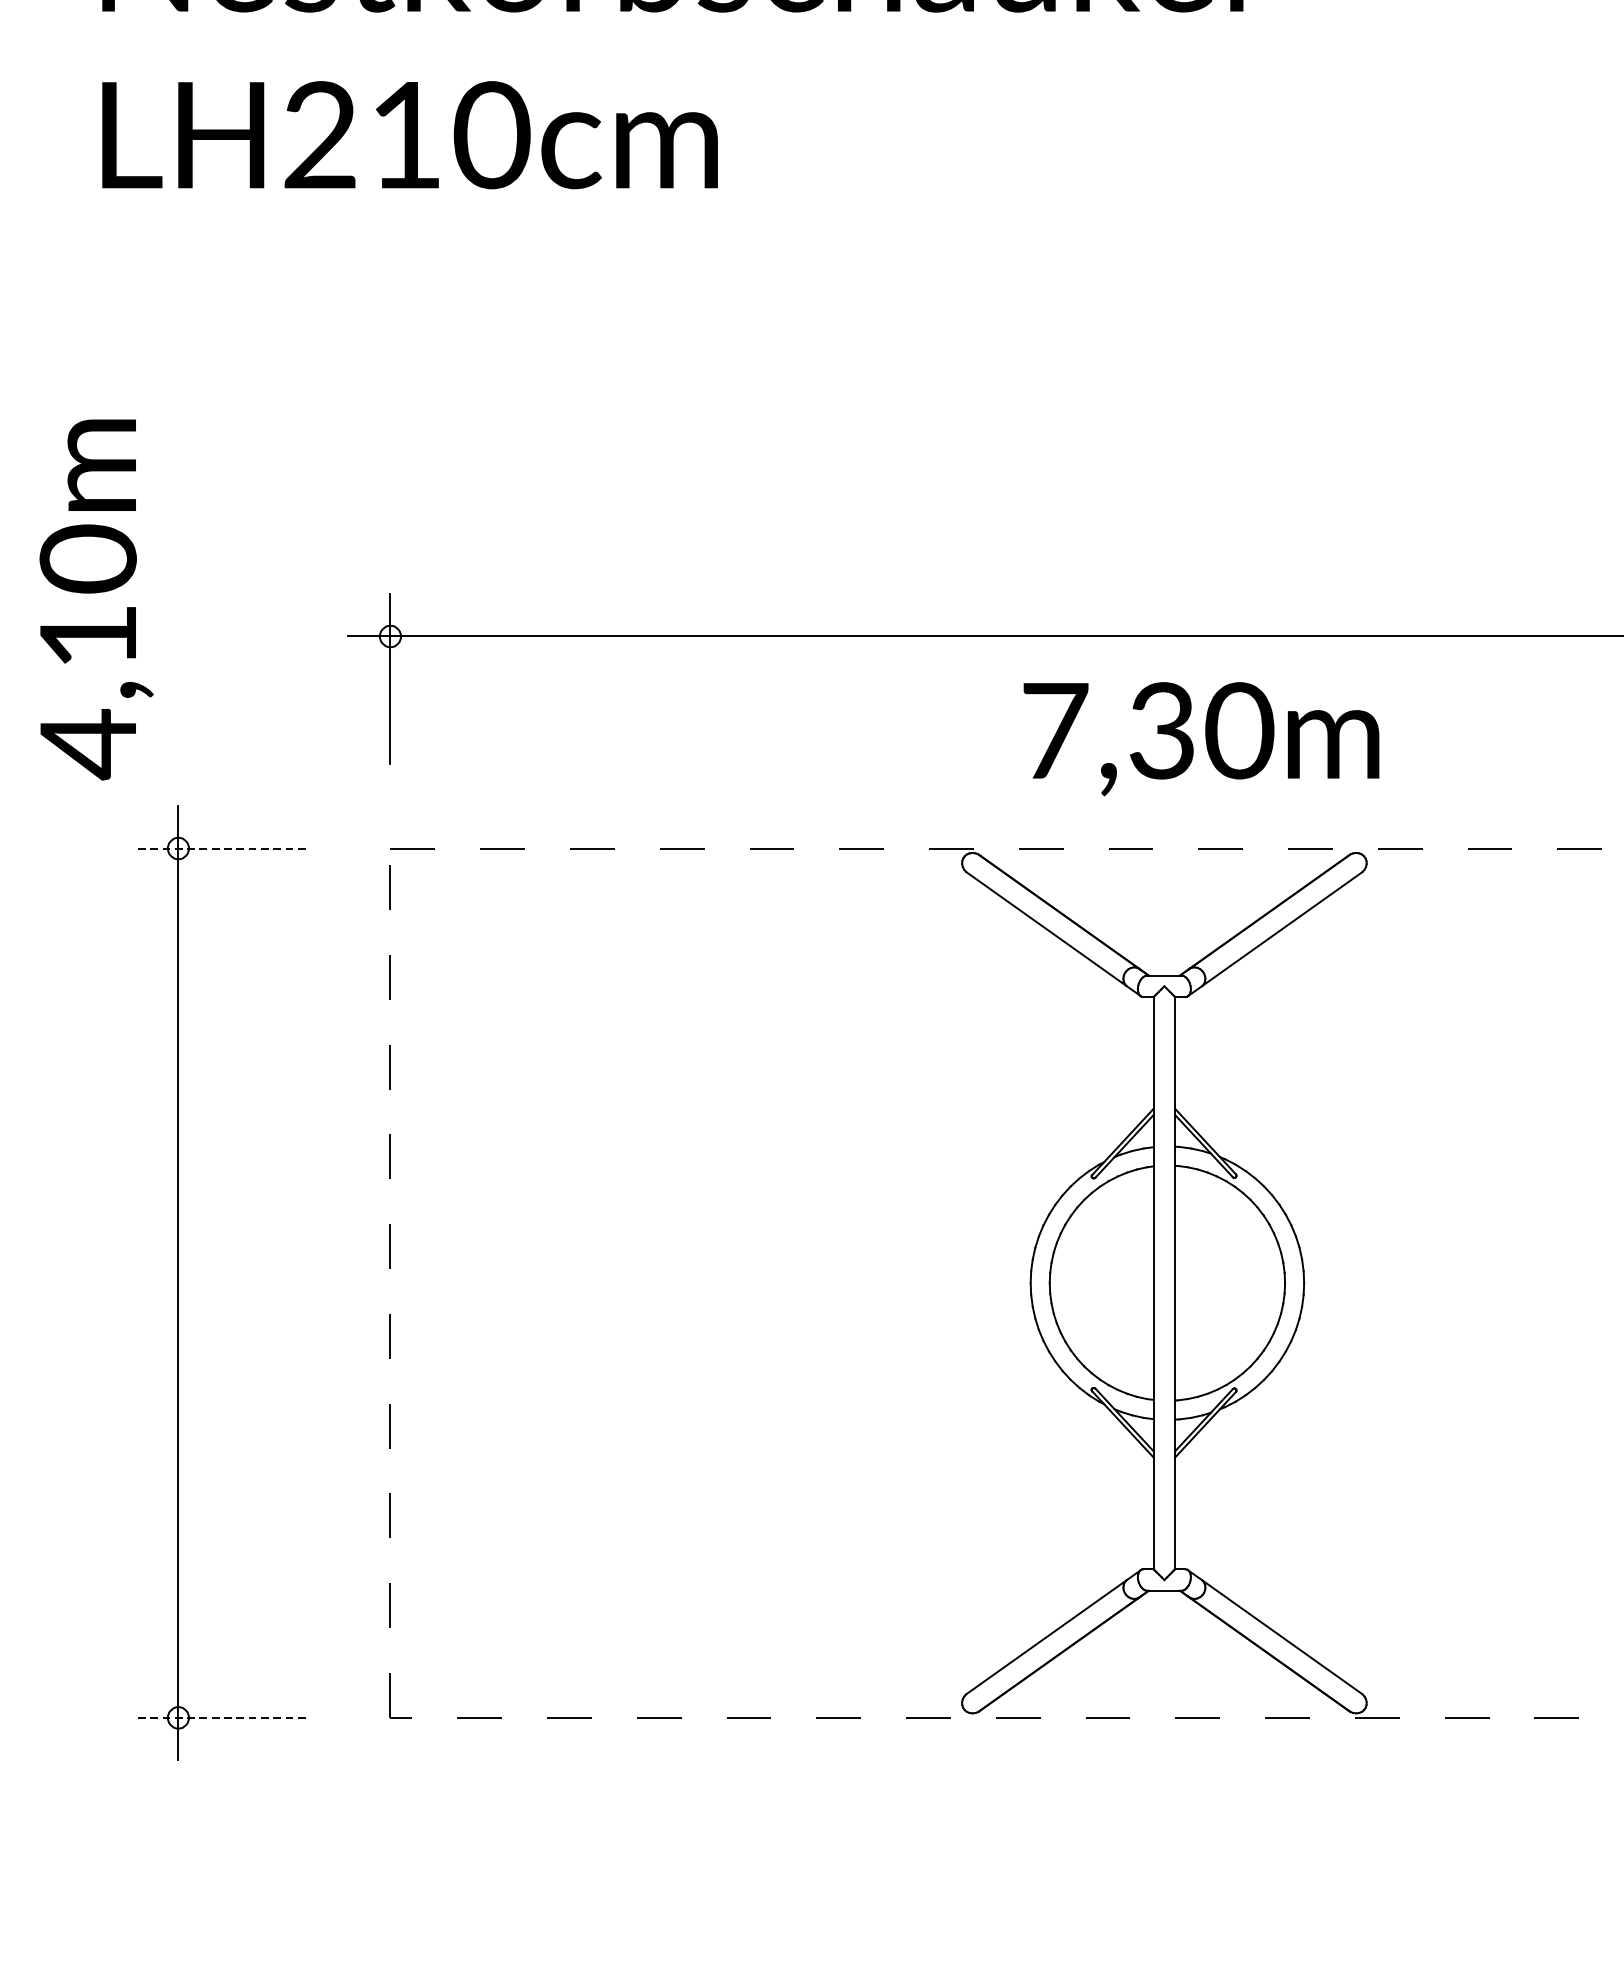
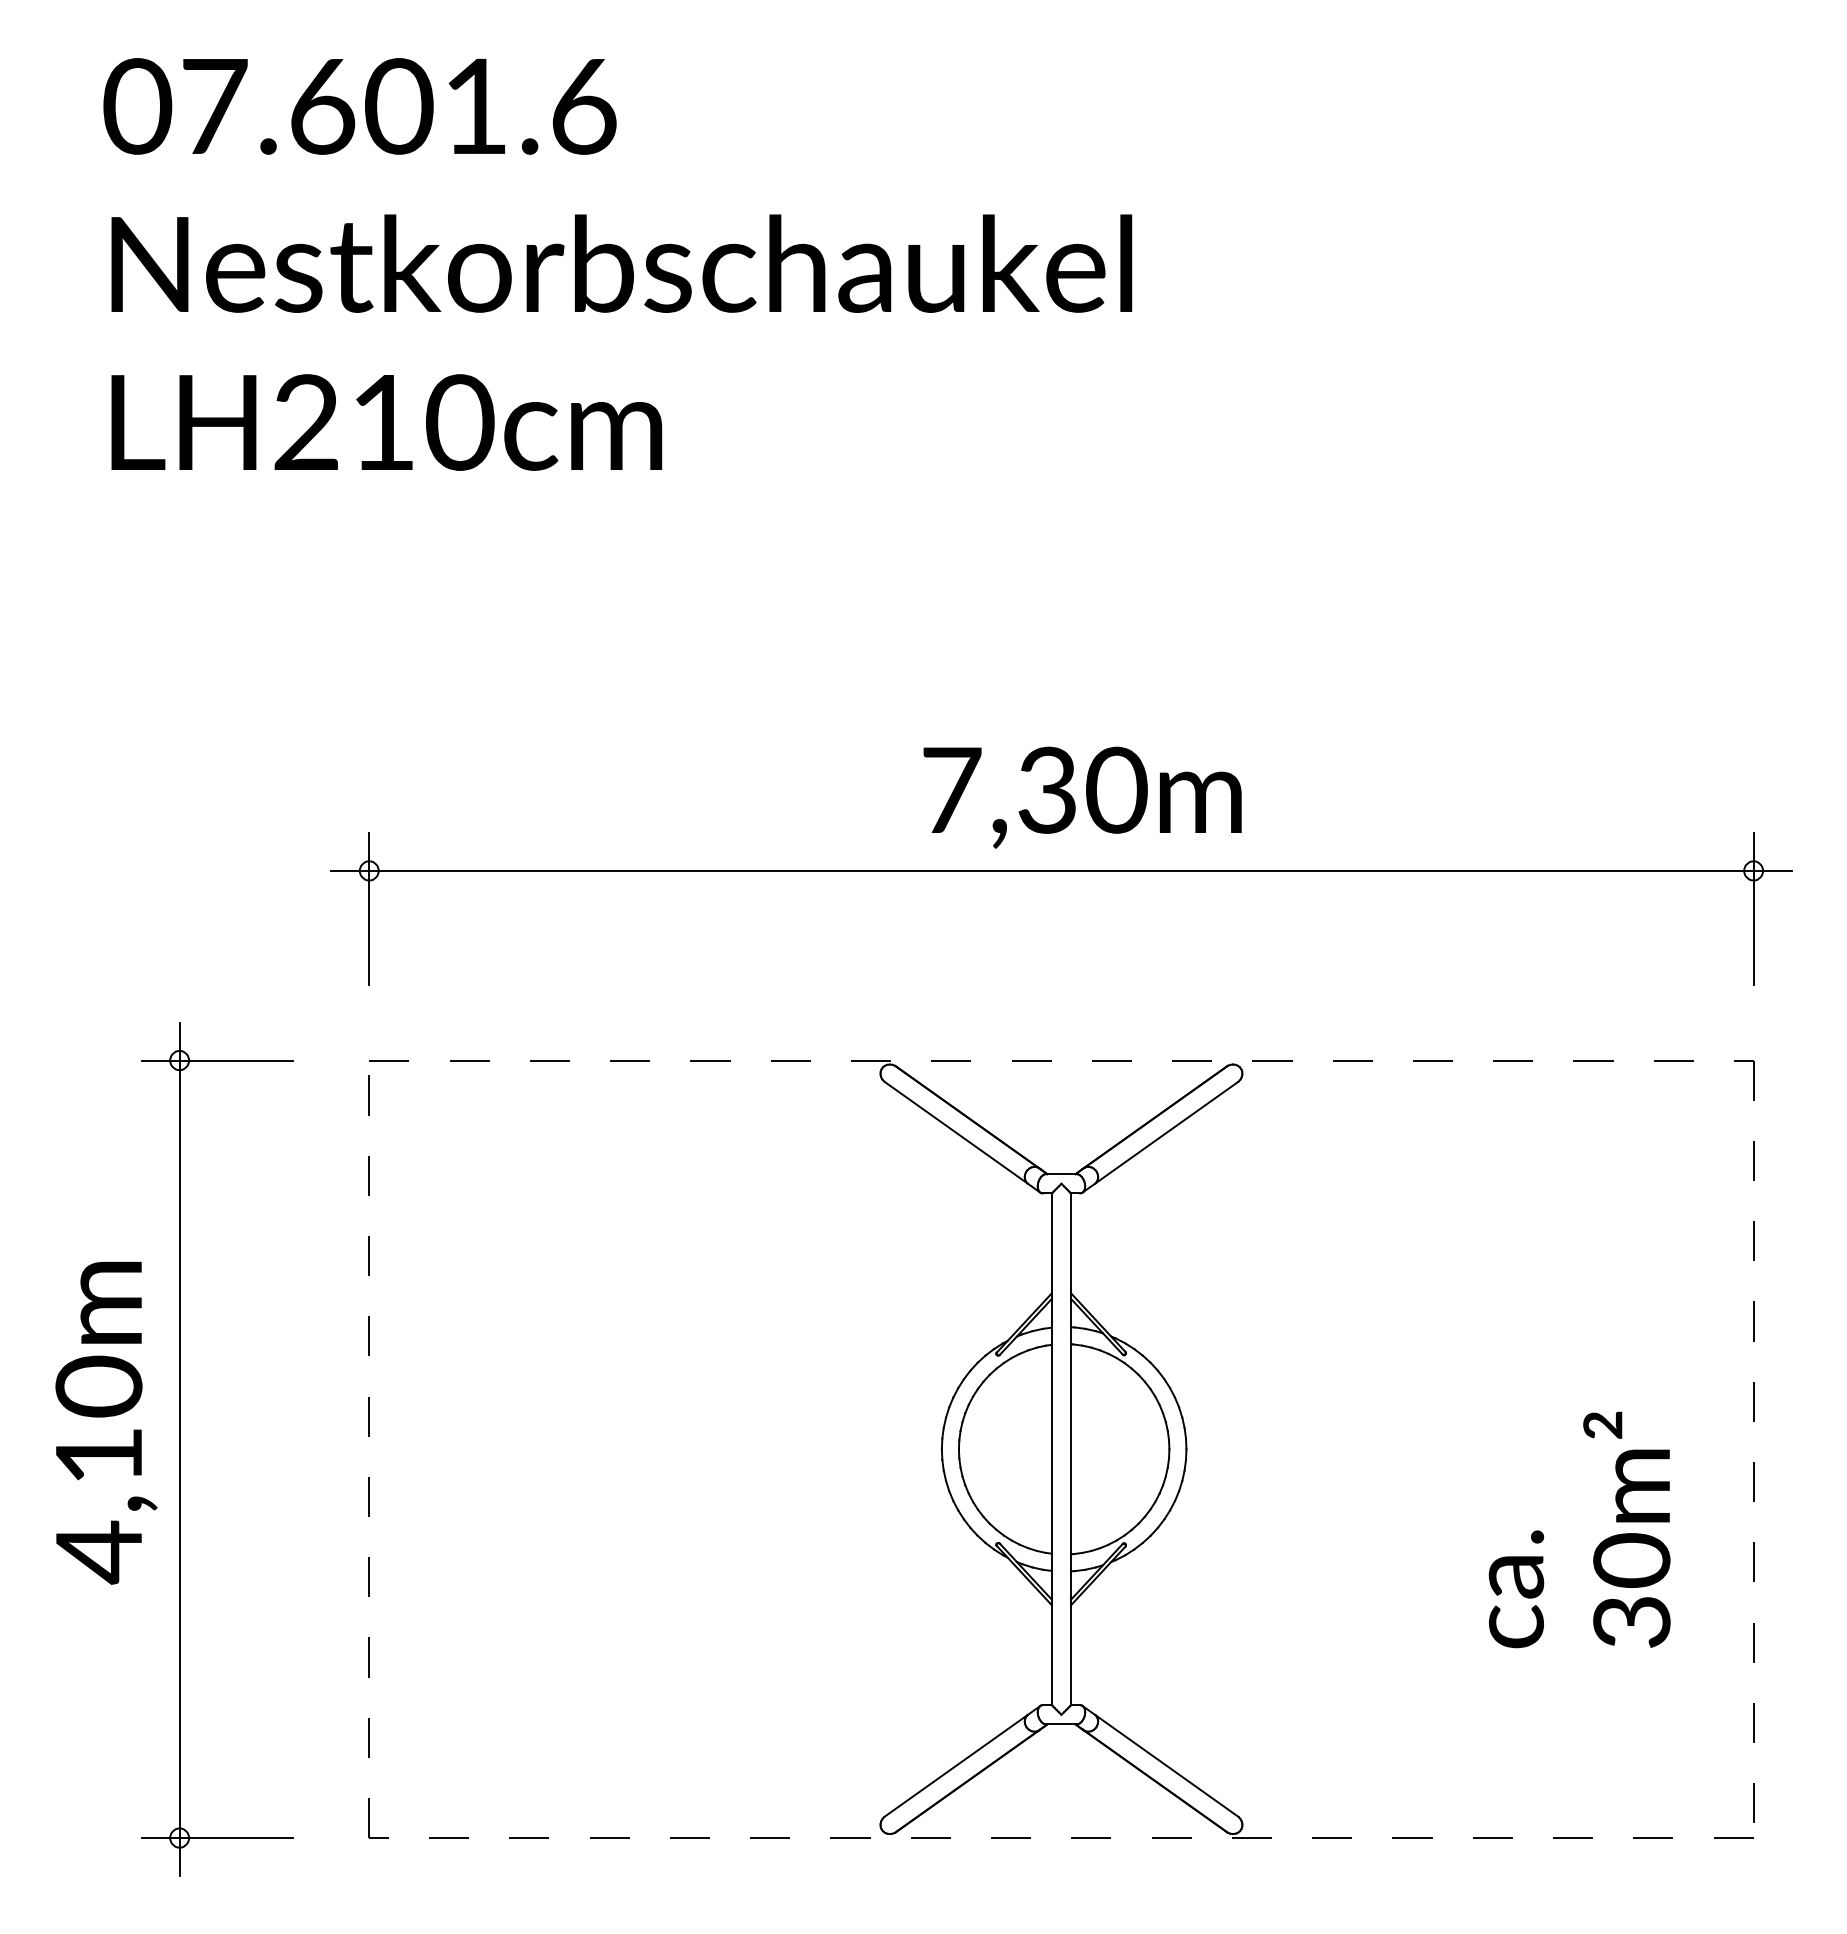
text: (96, 600) -> (106, 1423), moved
text: (1201, 738) -> (1082, 797), moved
line: (220, 848) -> (217, 1060), dashed -> solid
line: (220, 1718) -> (217, 1838), dashed -> solid

